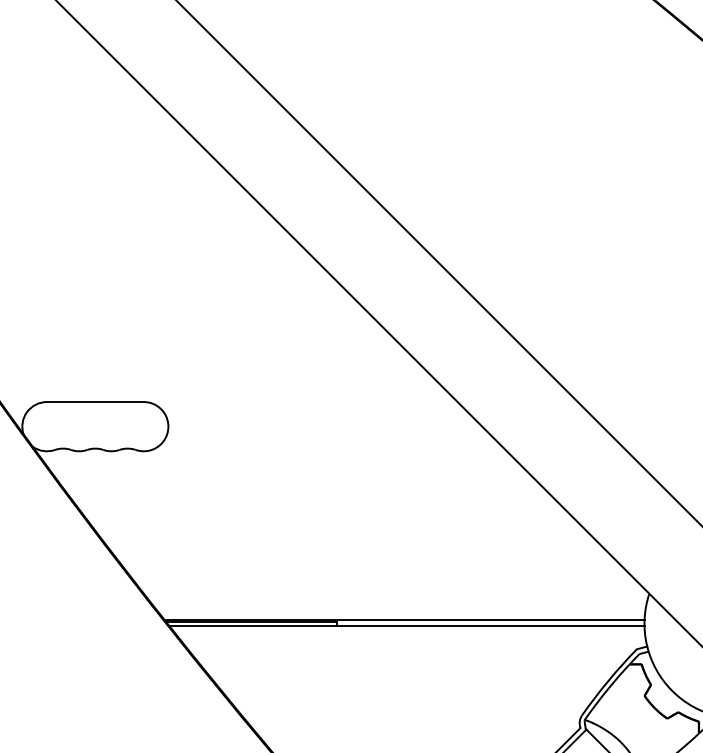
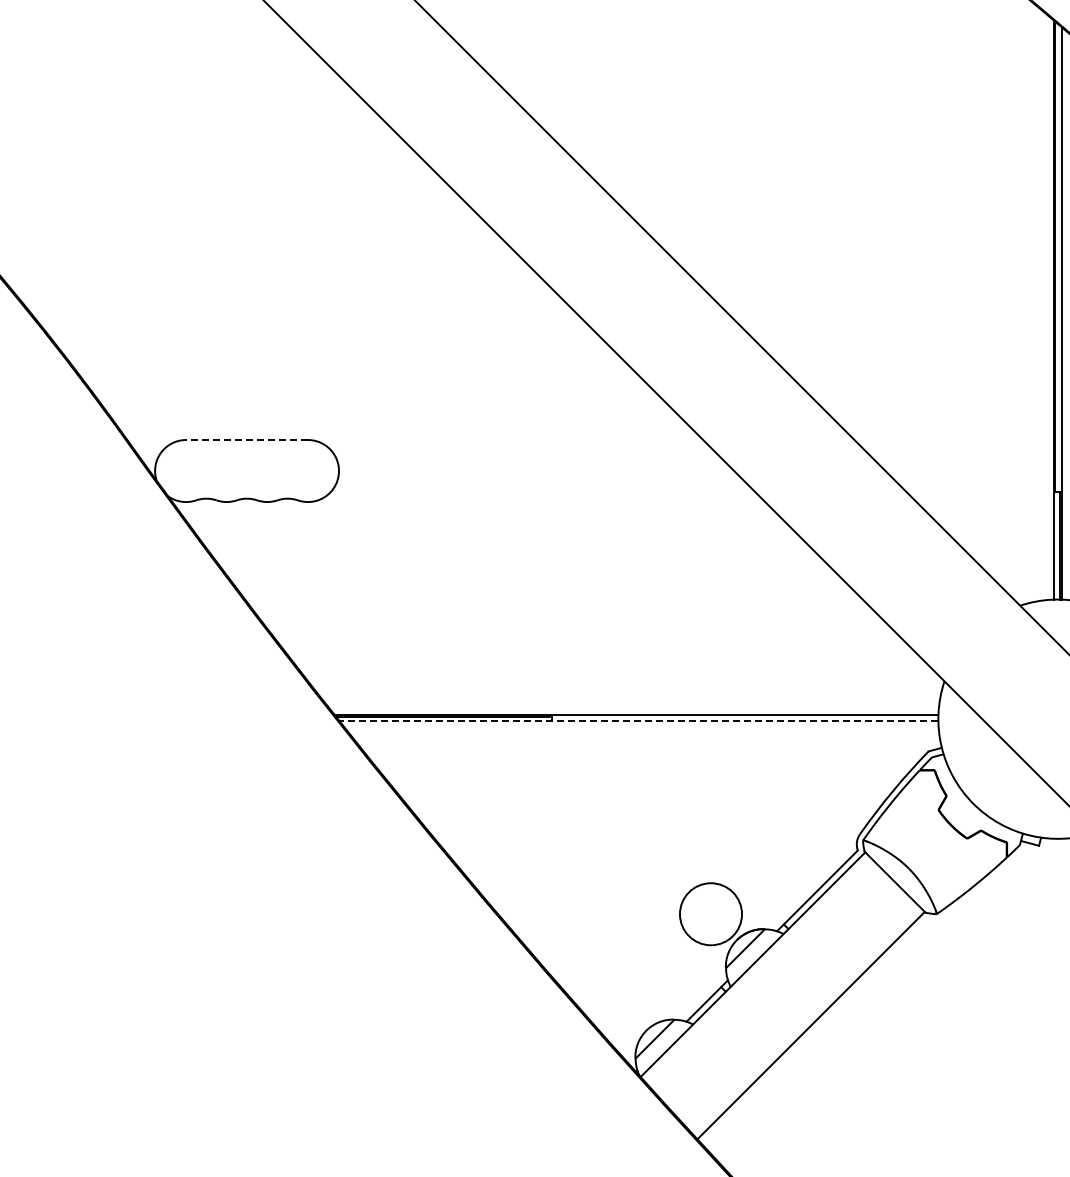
line: (95, 402) -> (247, 440), solid -> dashed
line: (406, 625) -> (638, 721), solid -> dashed

